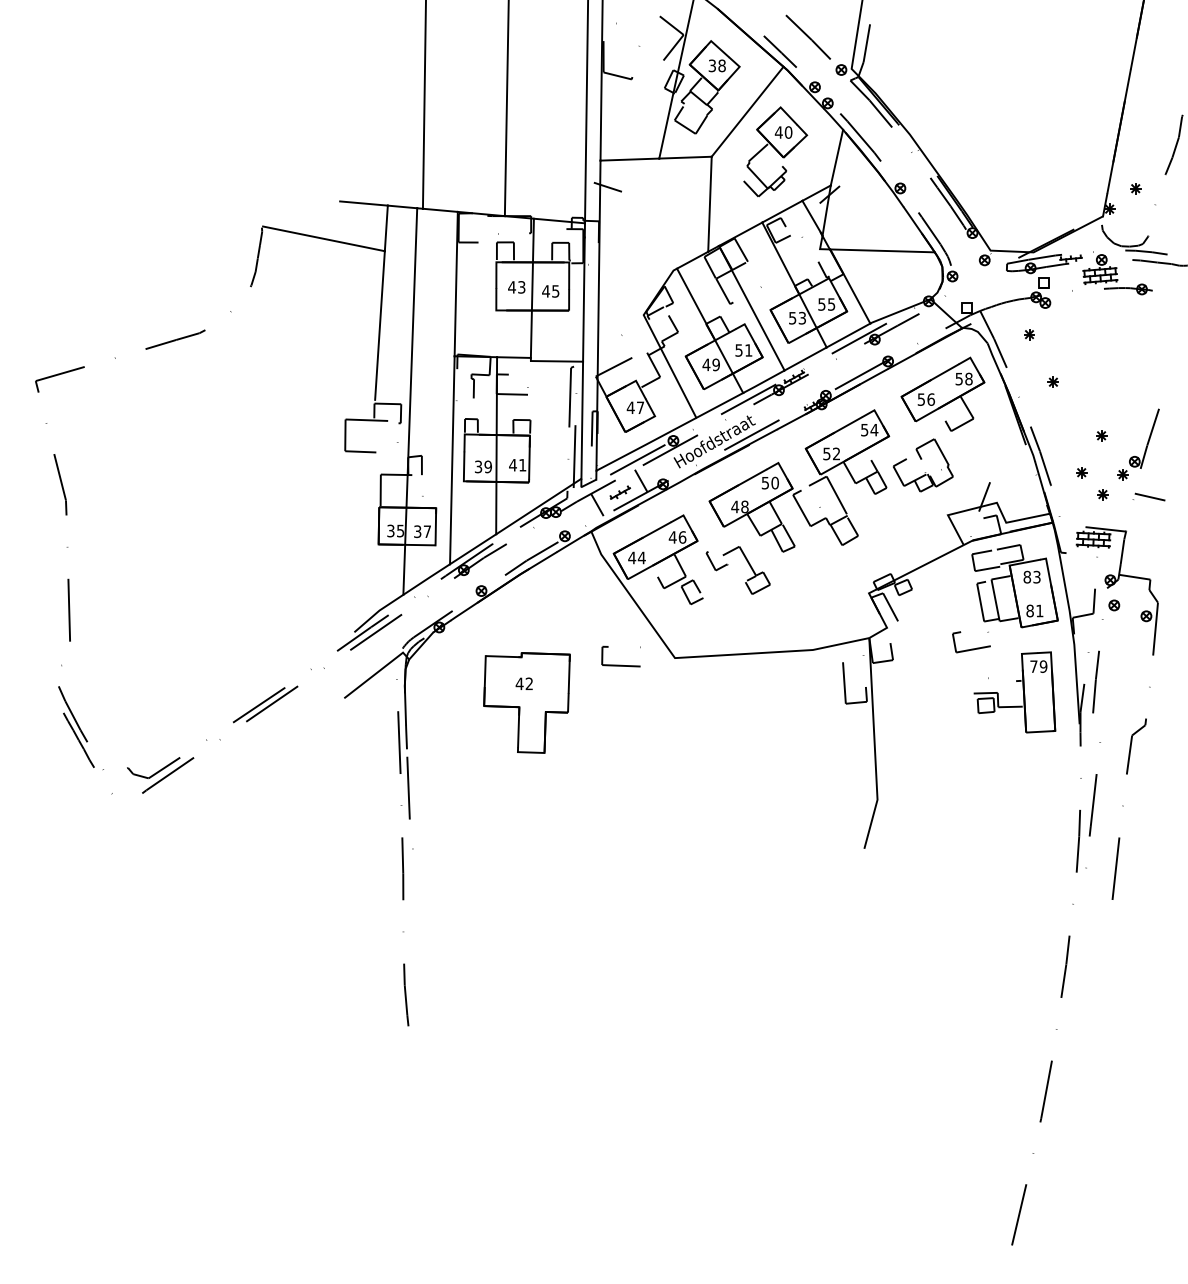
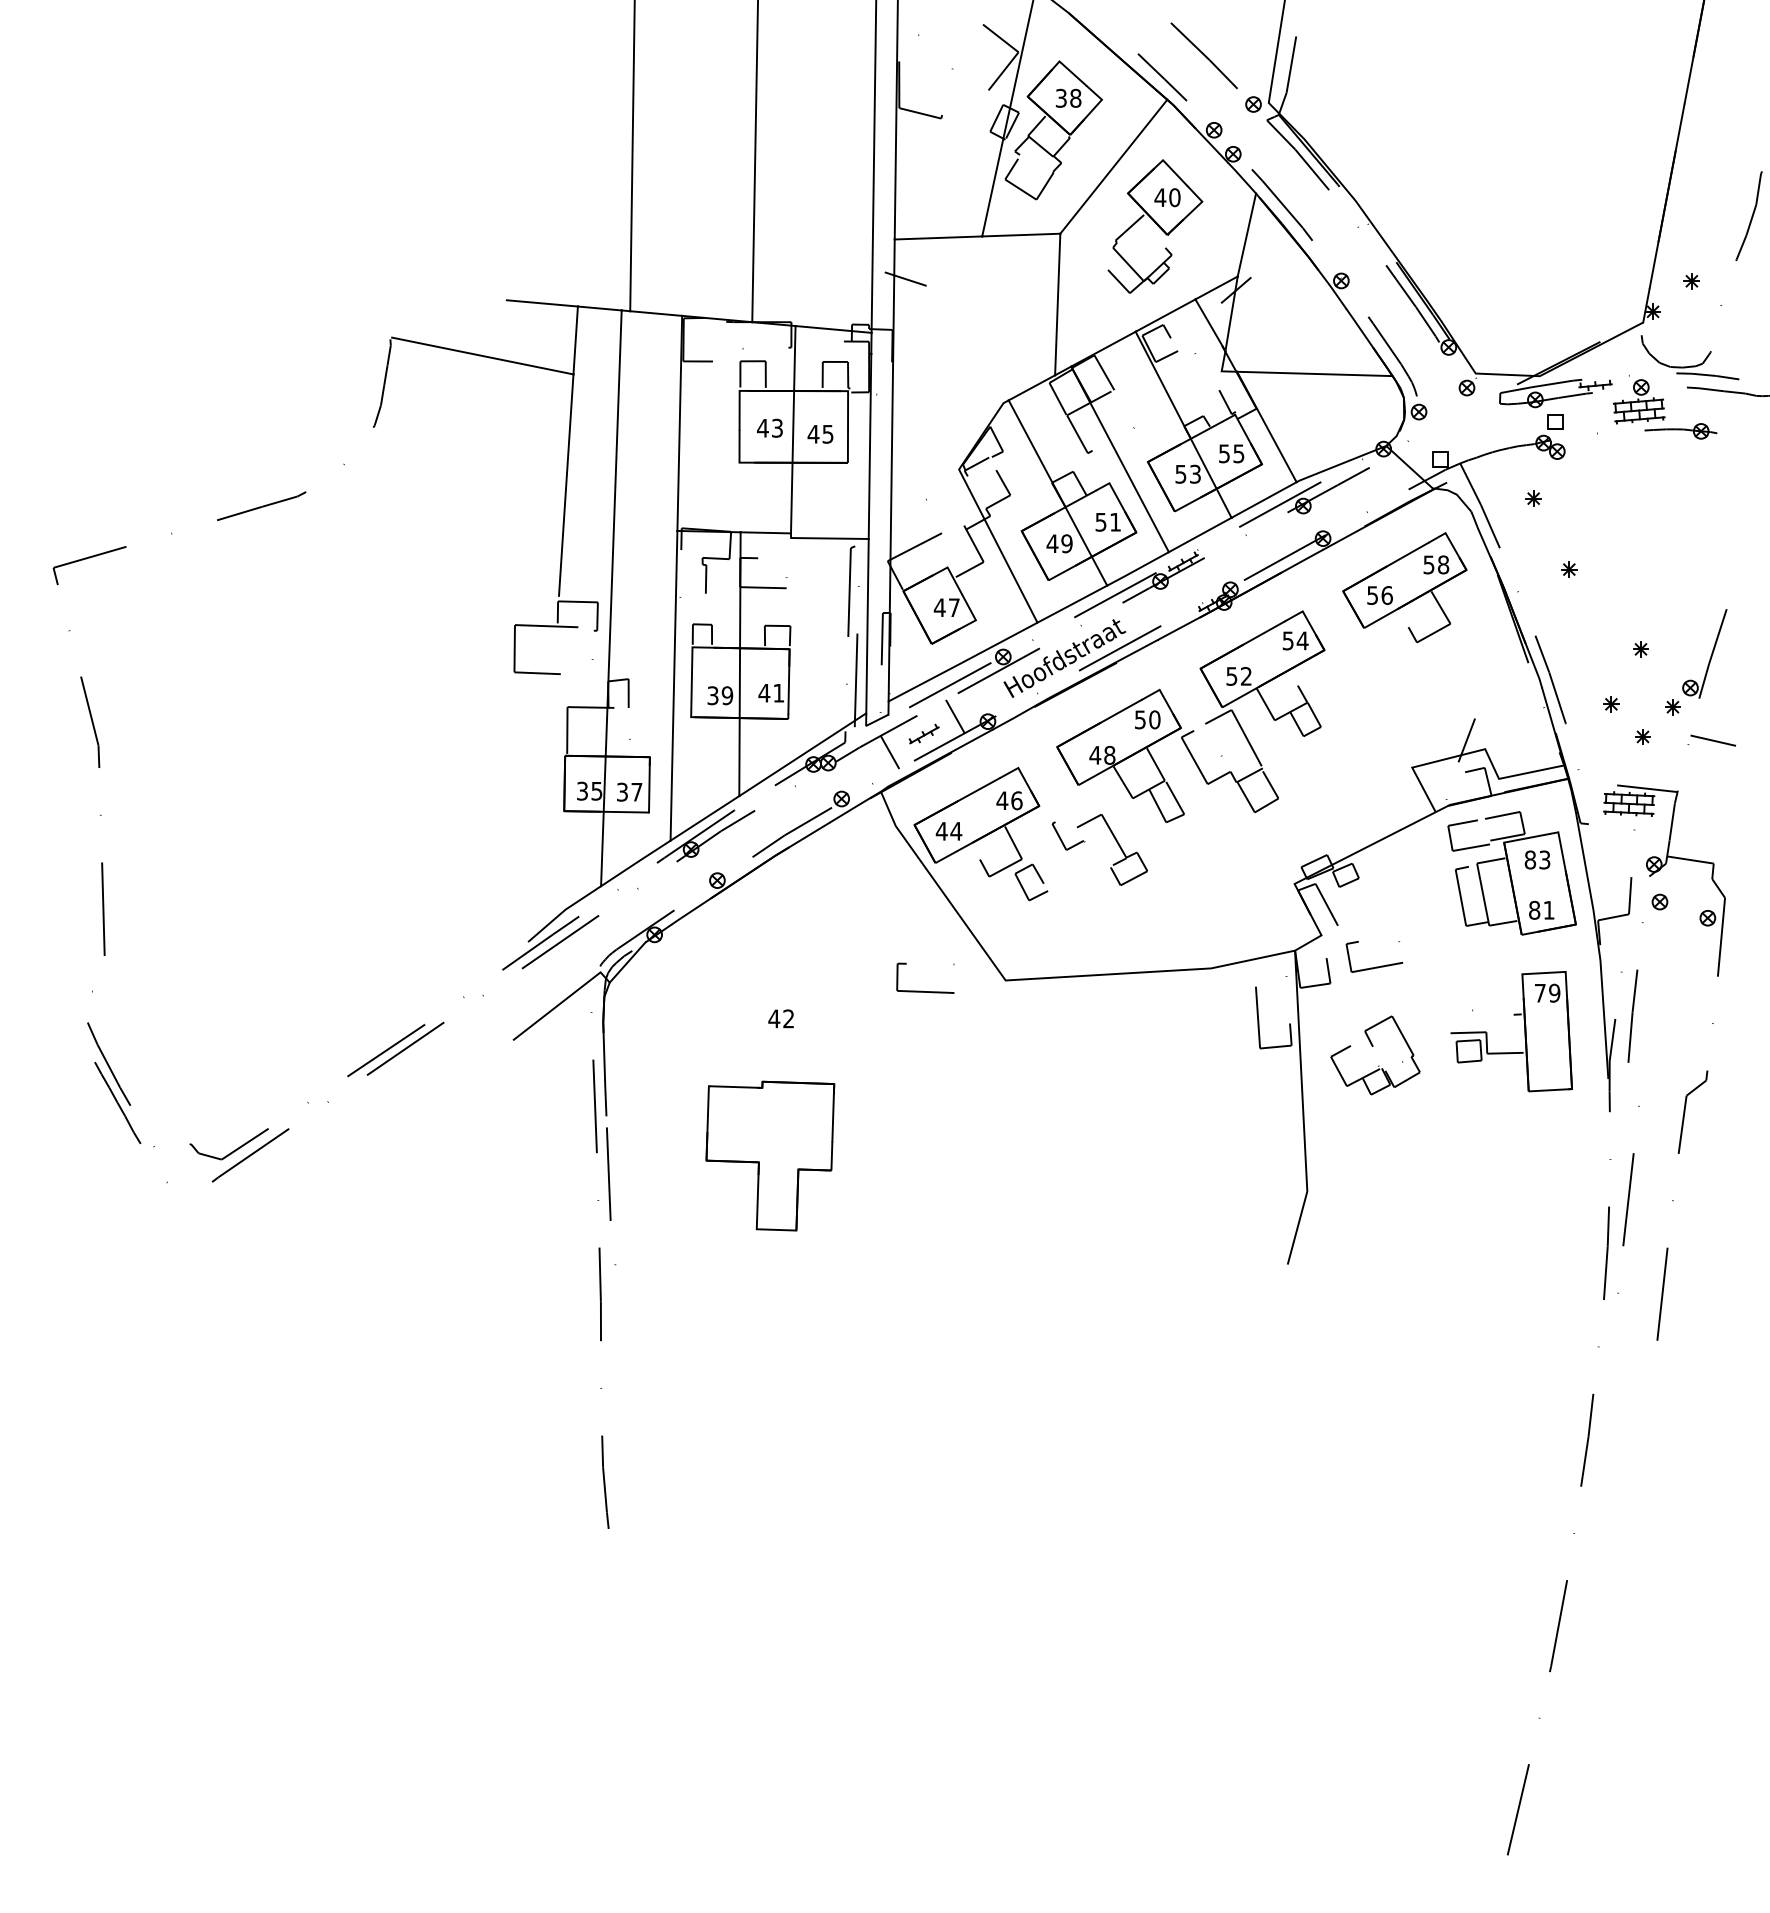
part: (922, 465) -> (1374, 1055), moved
part: (971, 642) -> (1374, 957), moved
part: (526, 702) -> (769, 1155), moved

